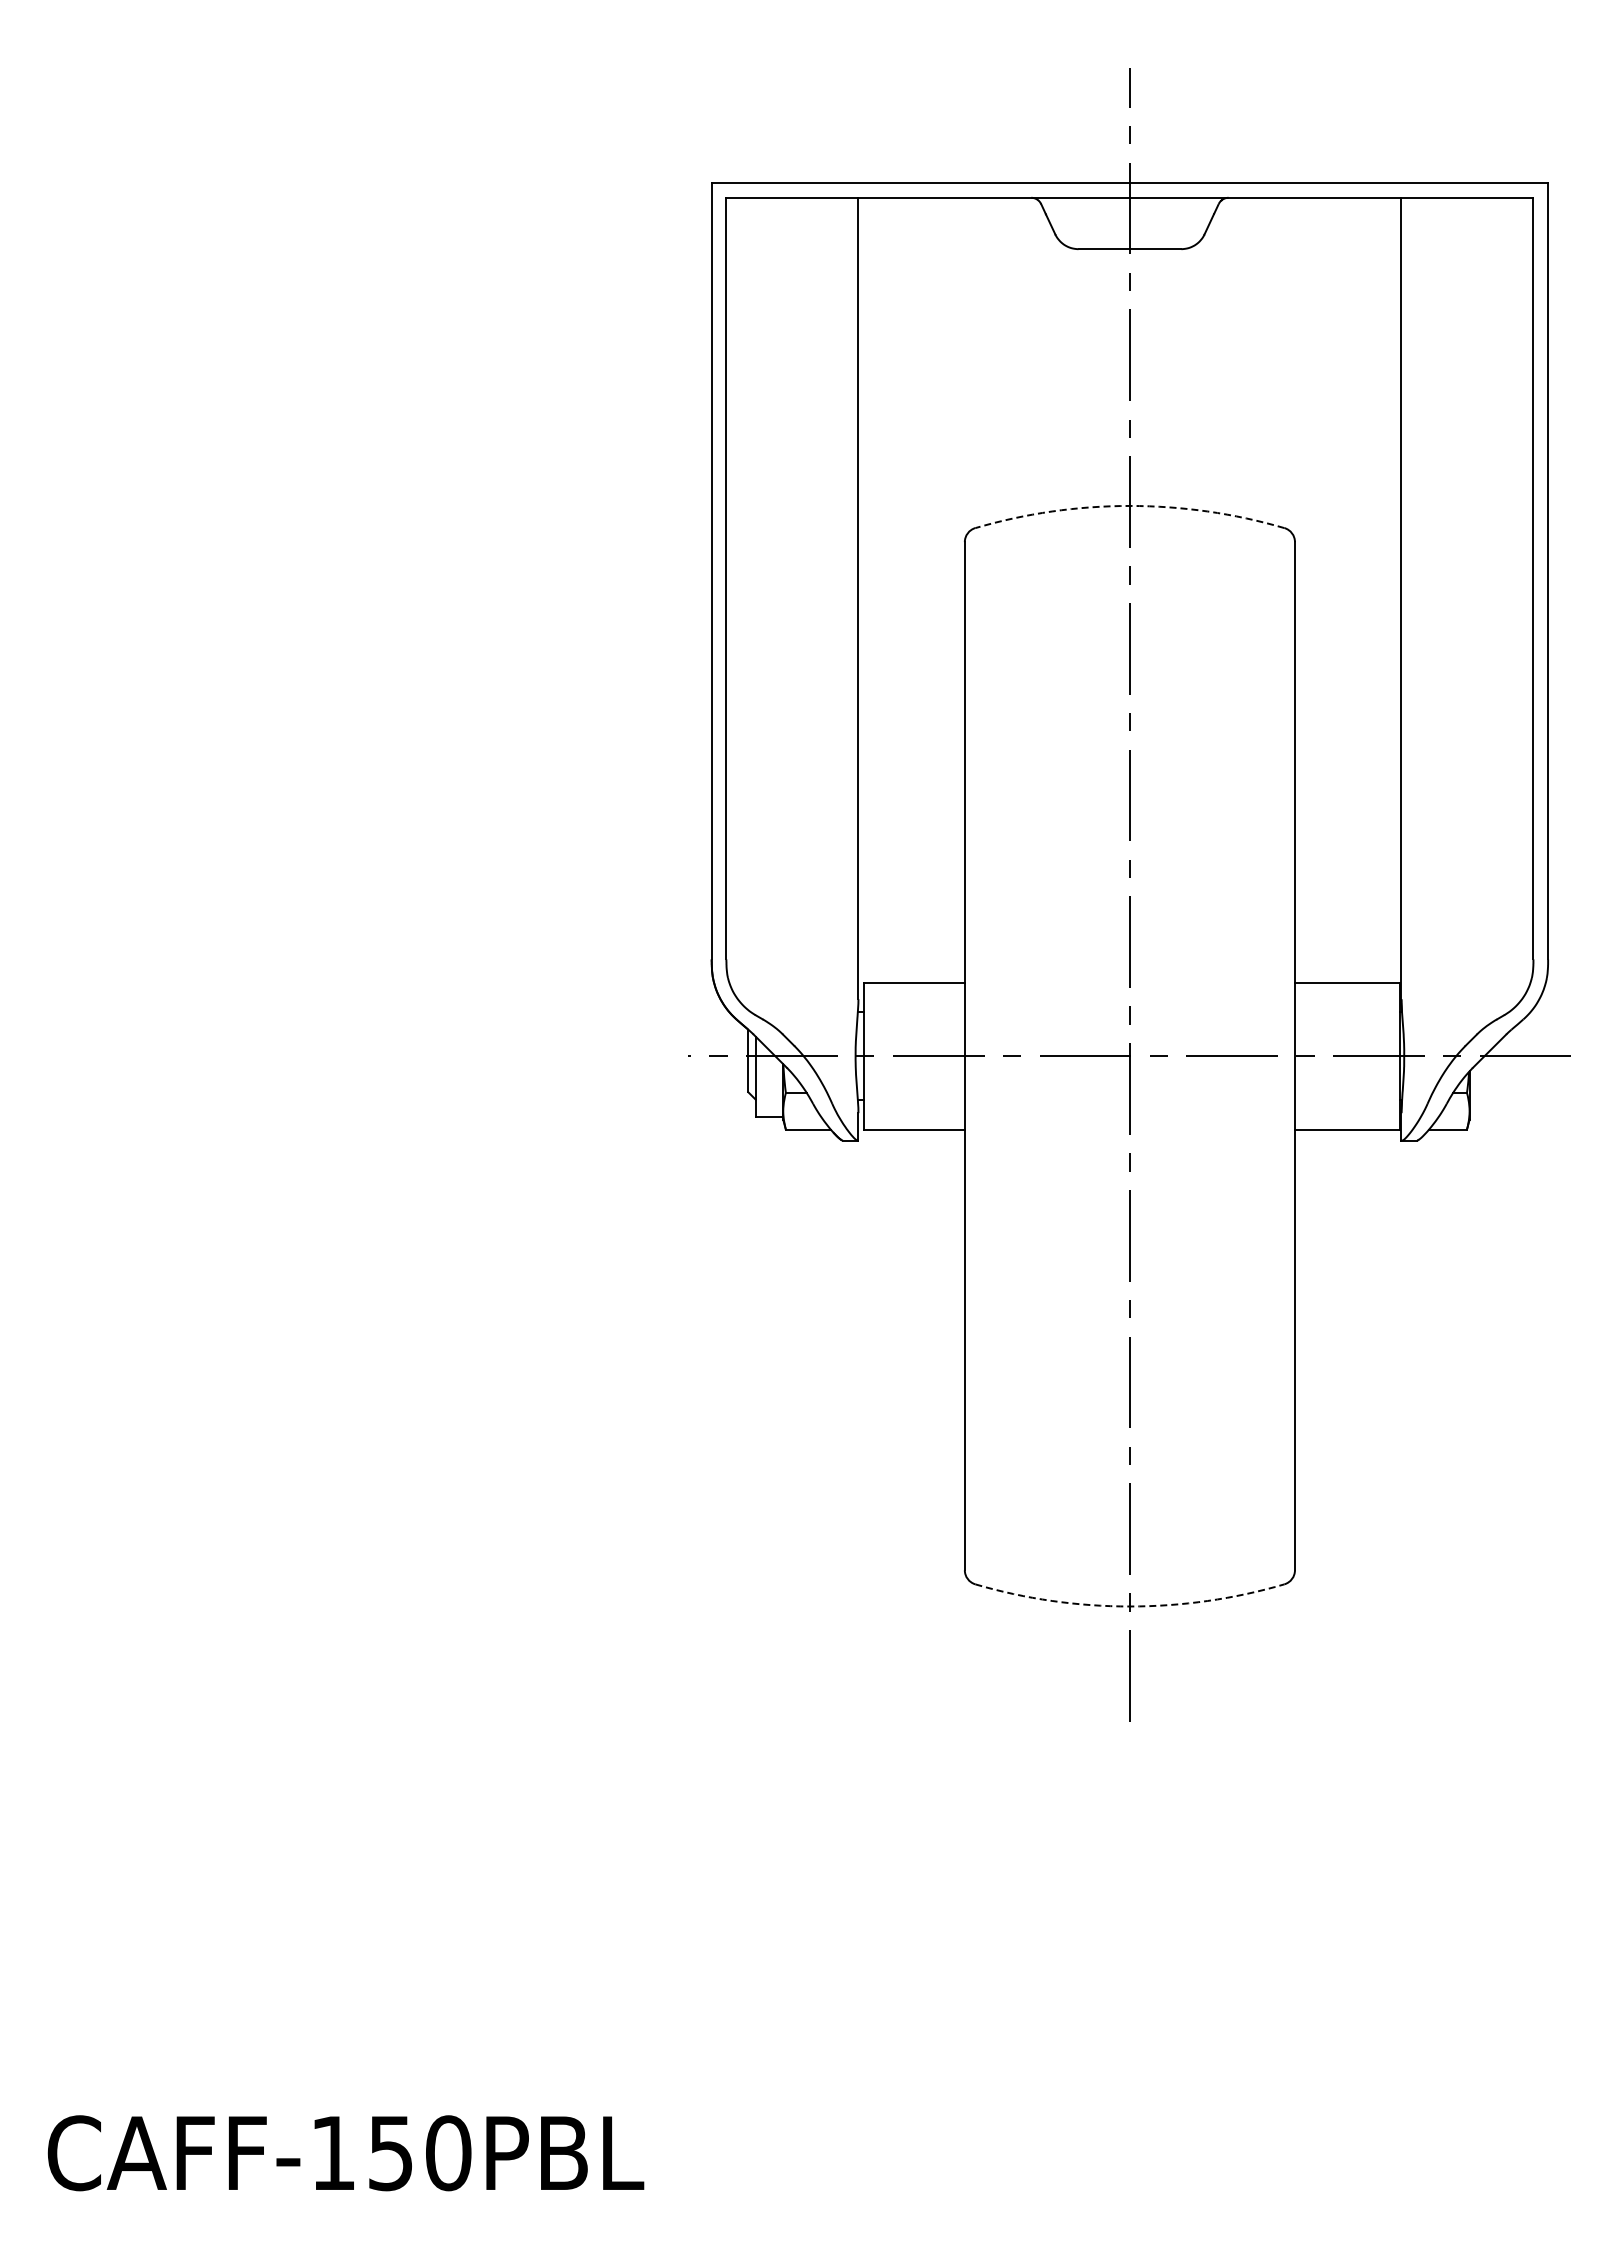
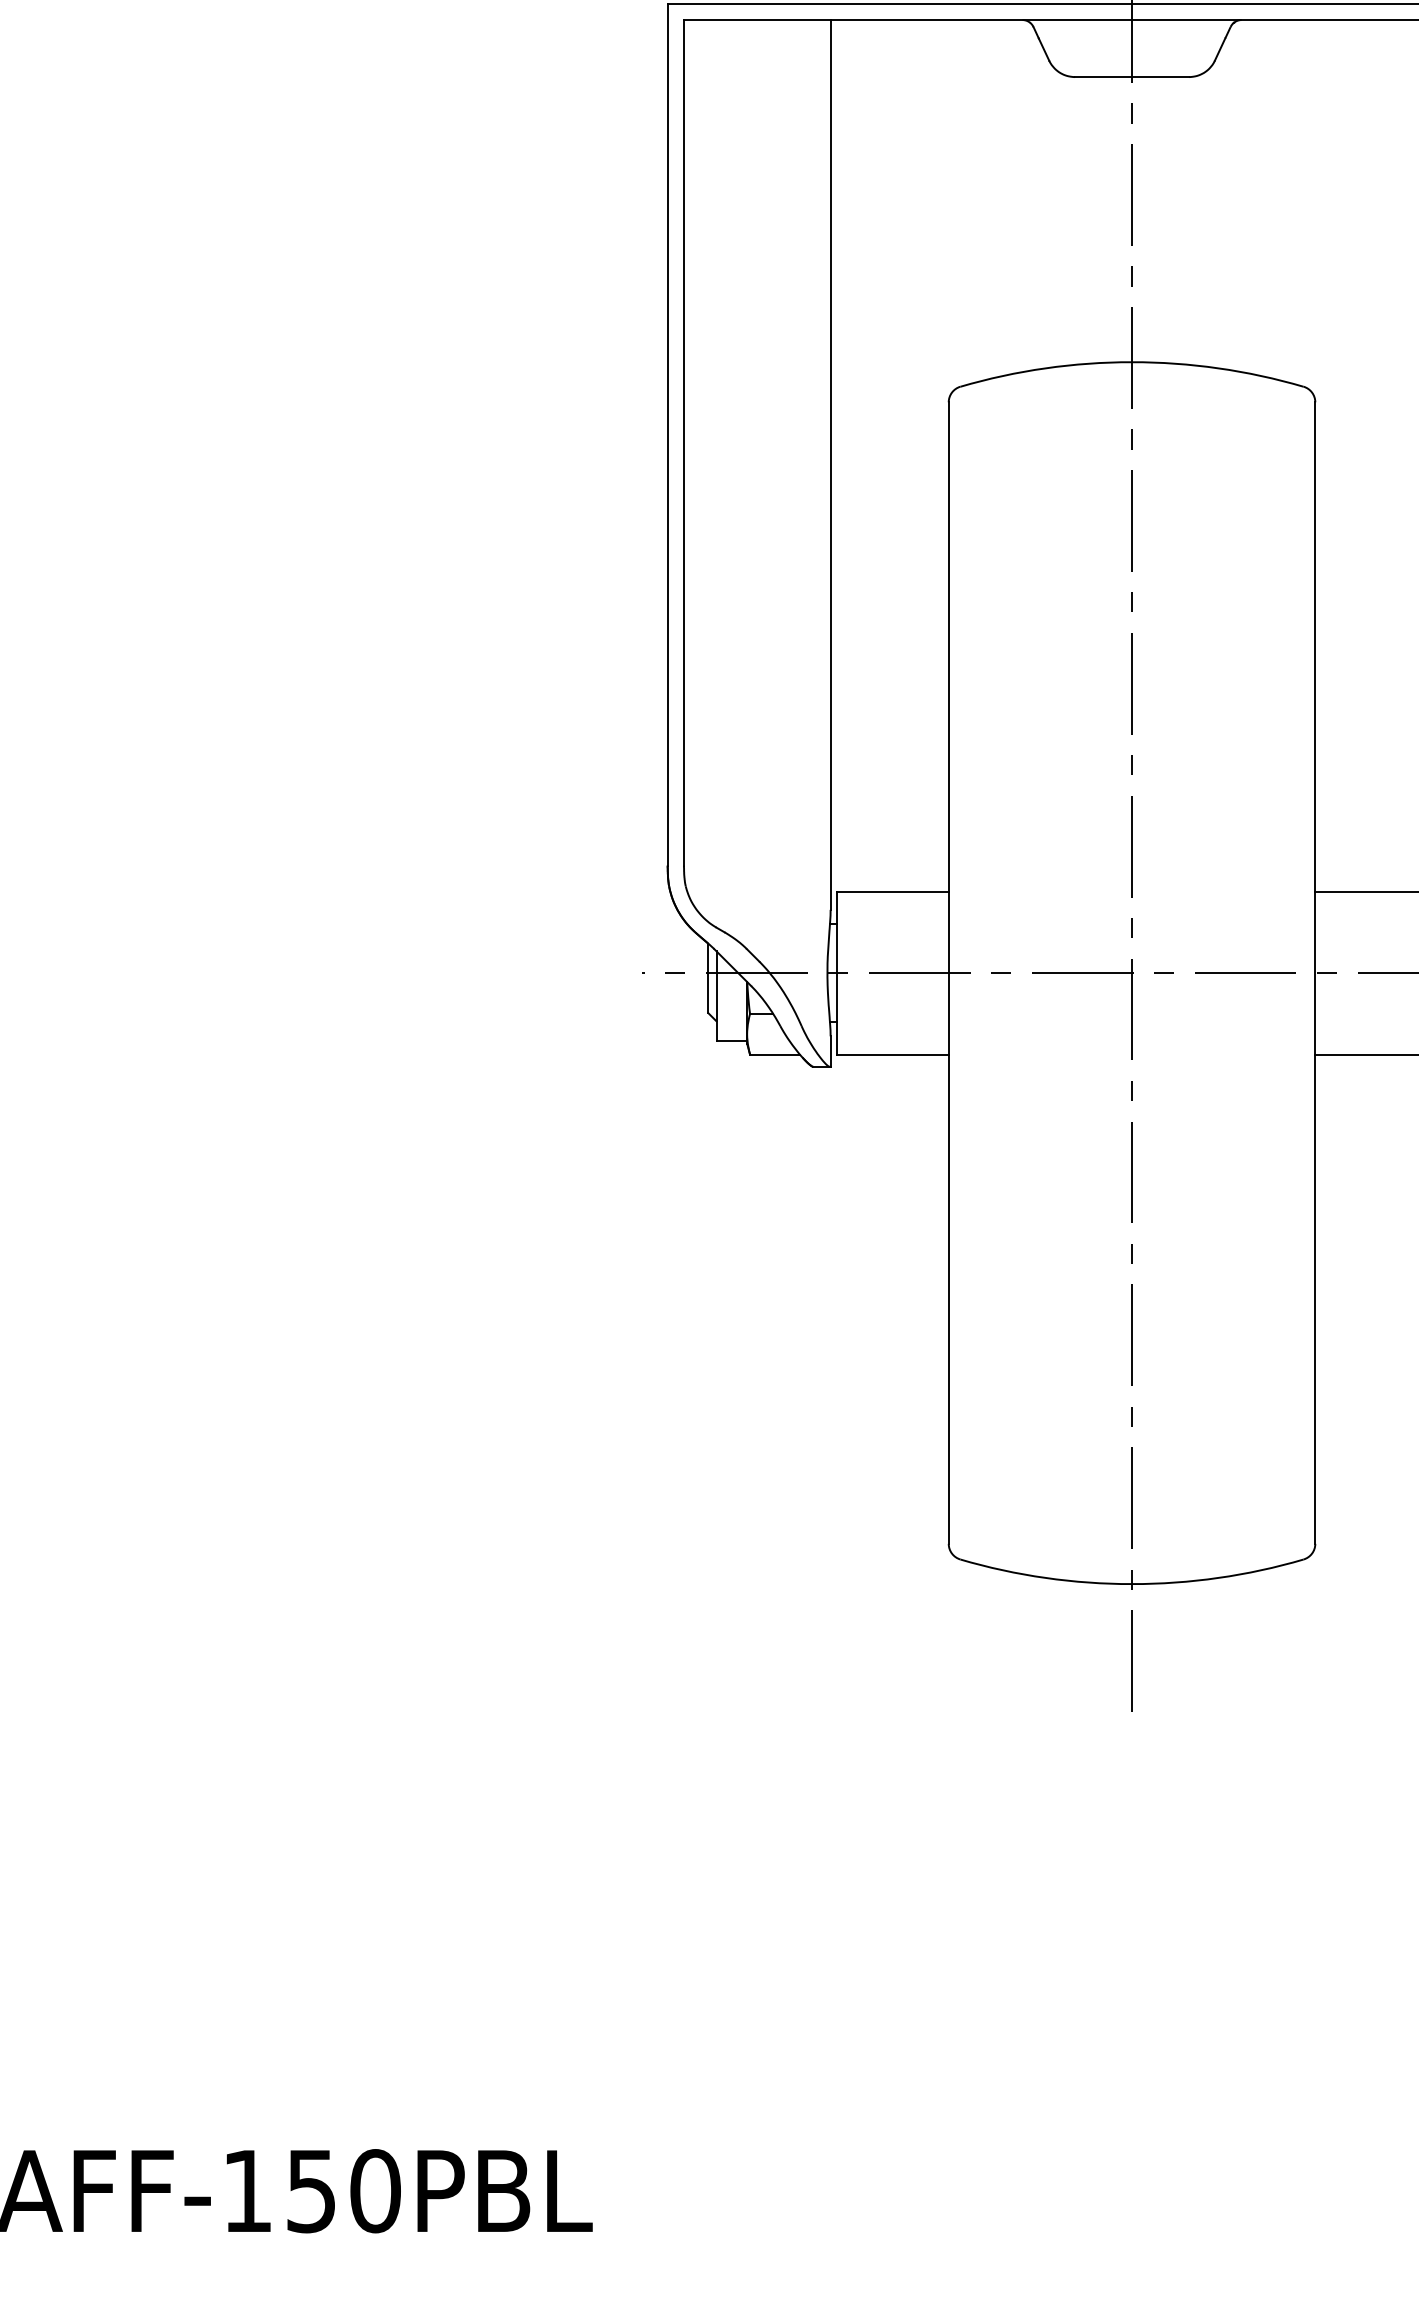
arc: (1129, 505) -> (1131, 361), dashed -> solid
arc: (1129, 1606) -> (1131, 1584), dashed -> solid

